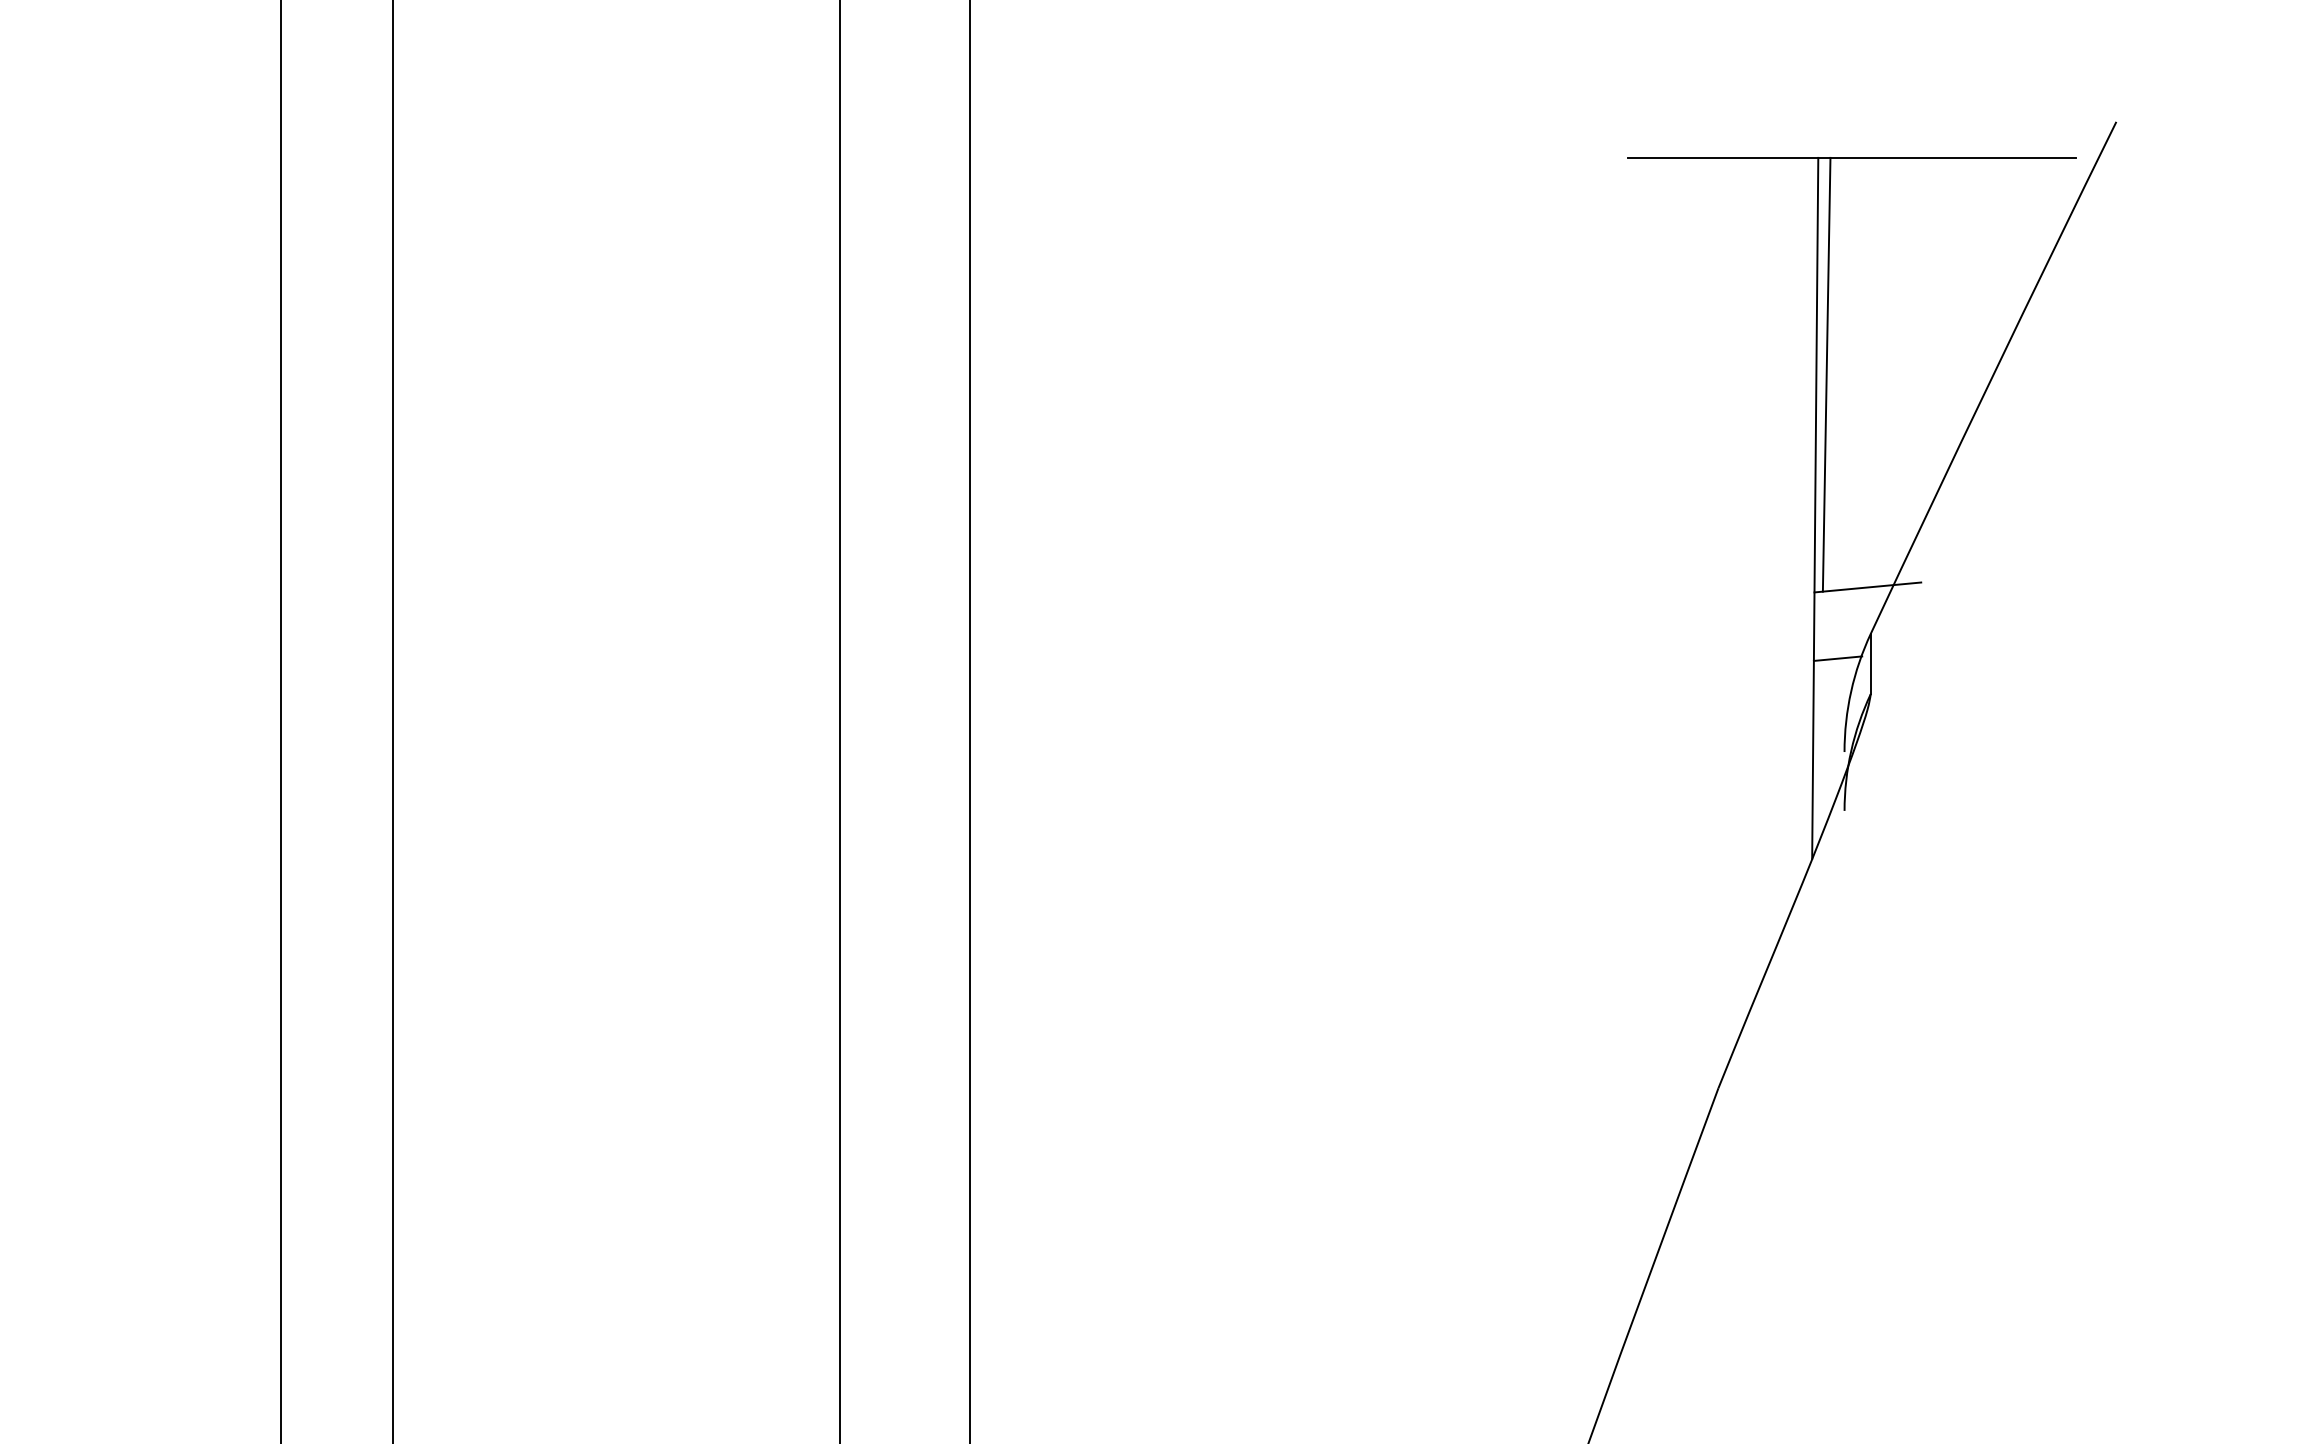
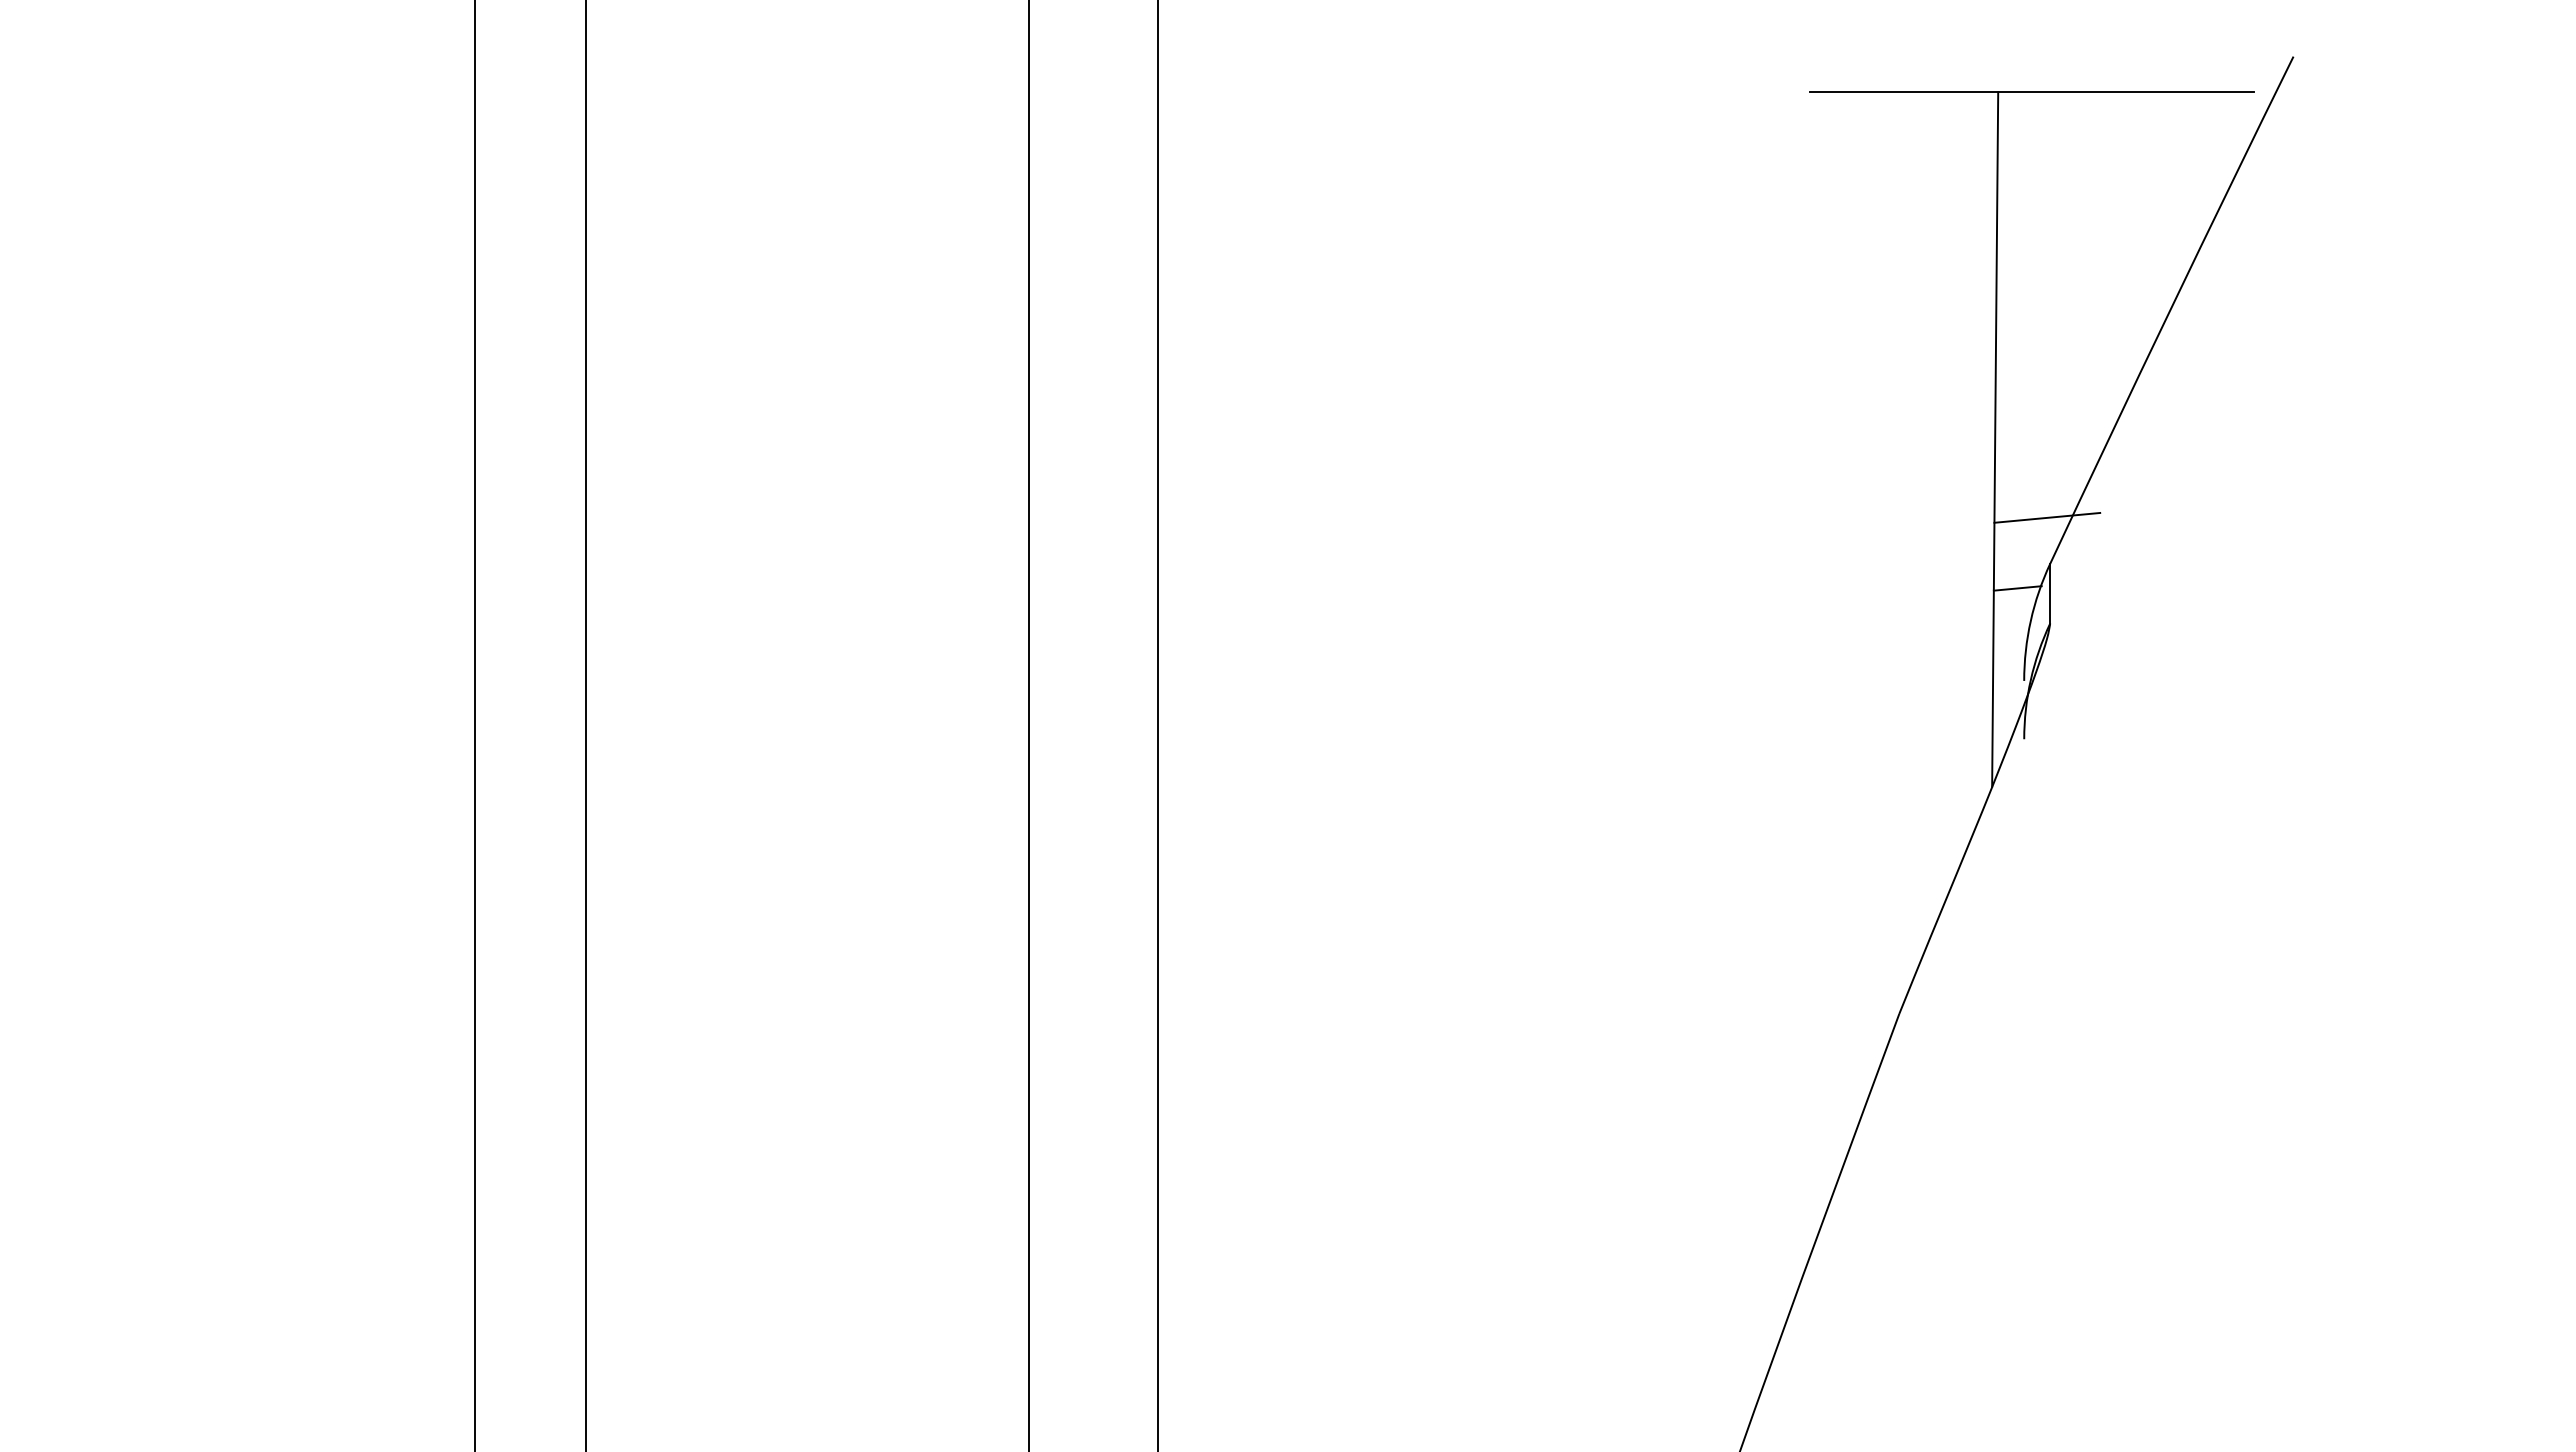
line: (1826, 375) -> (2006, 307), removed

